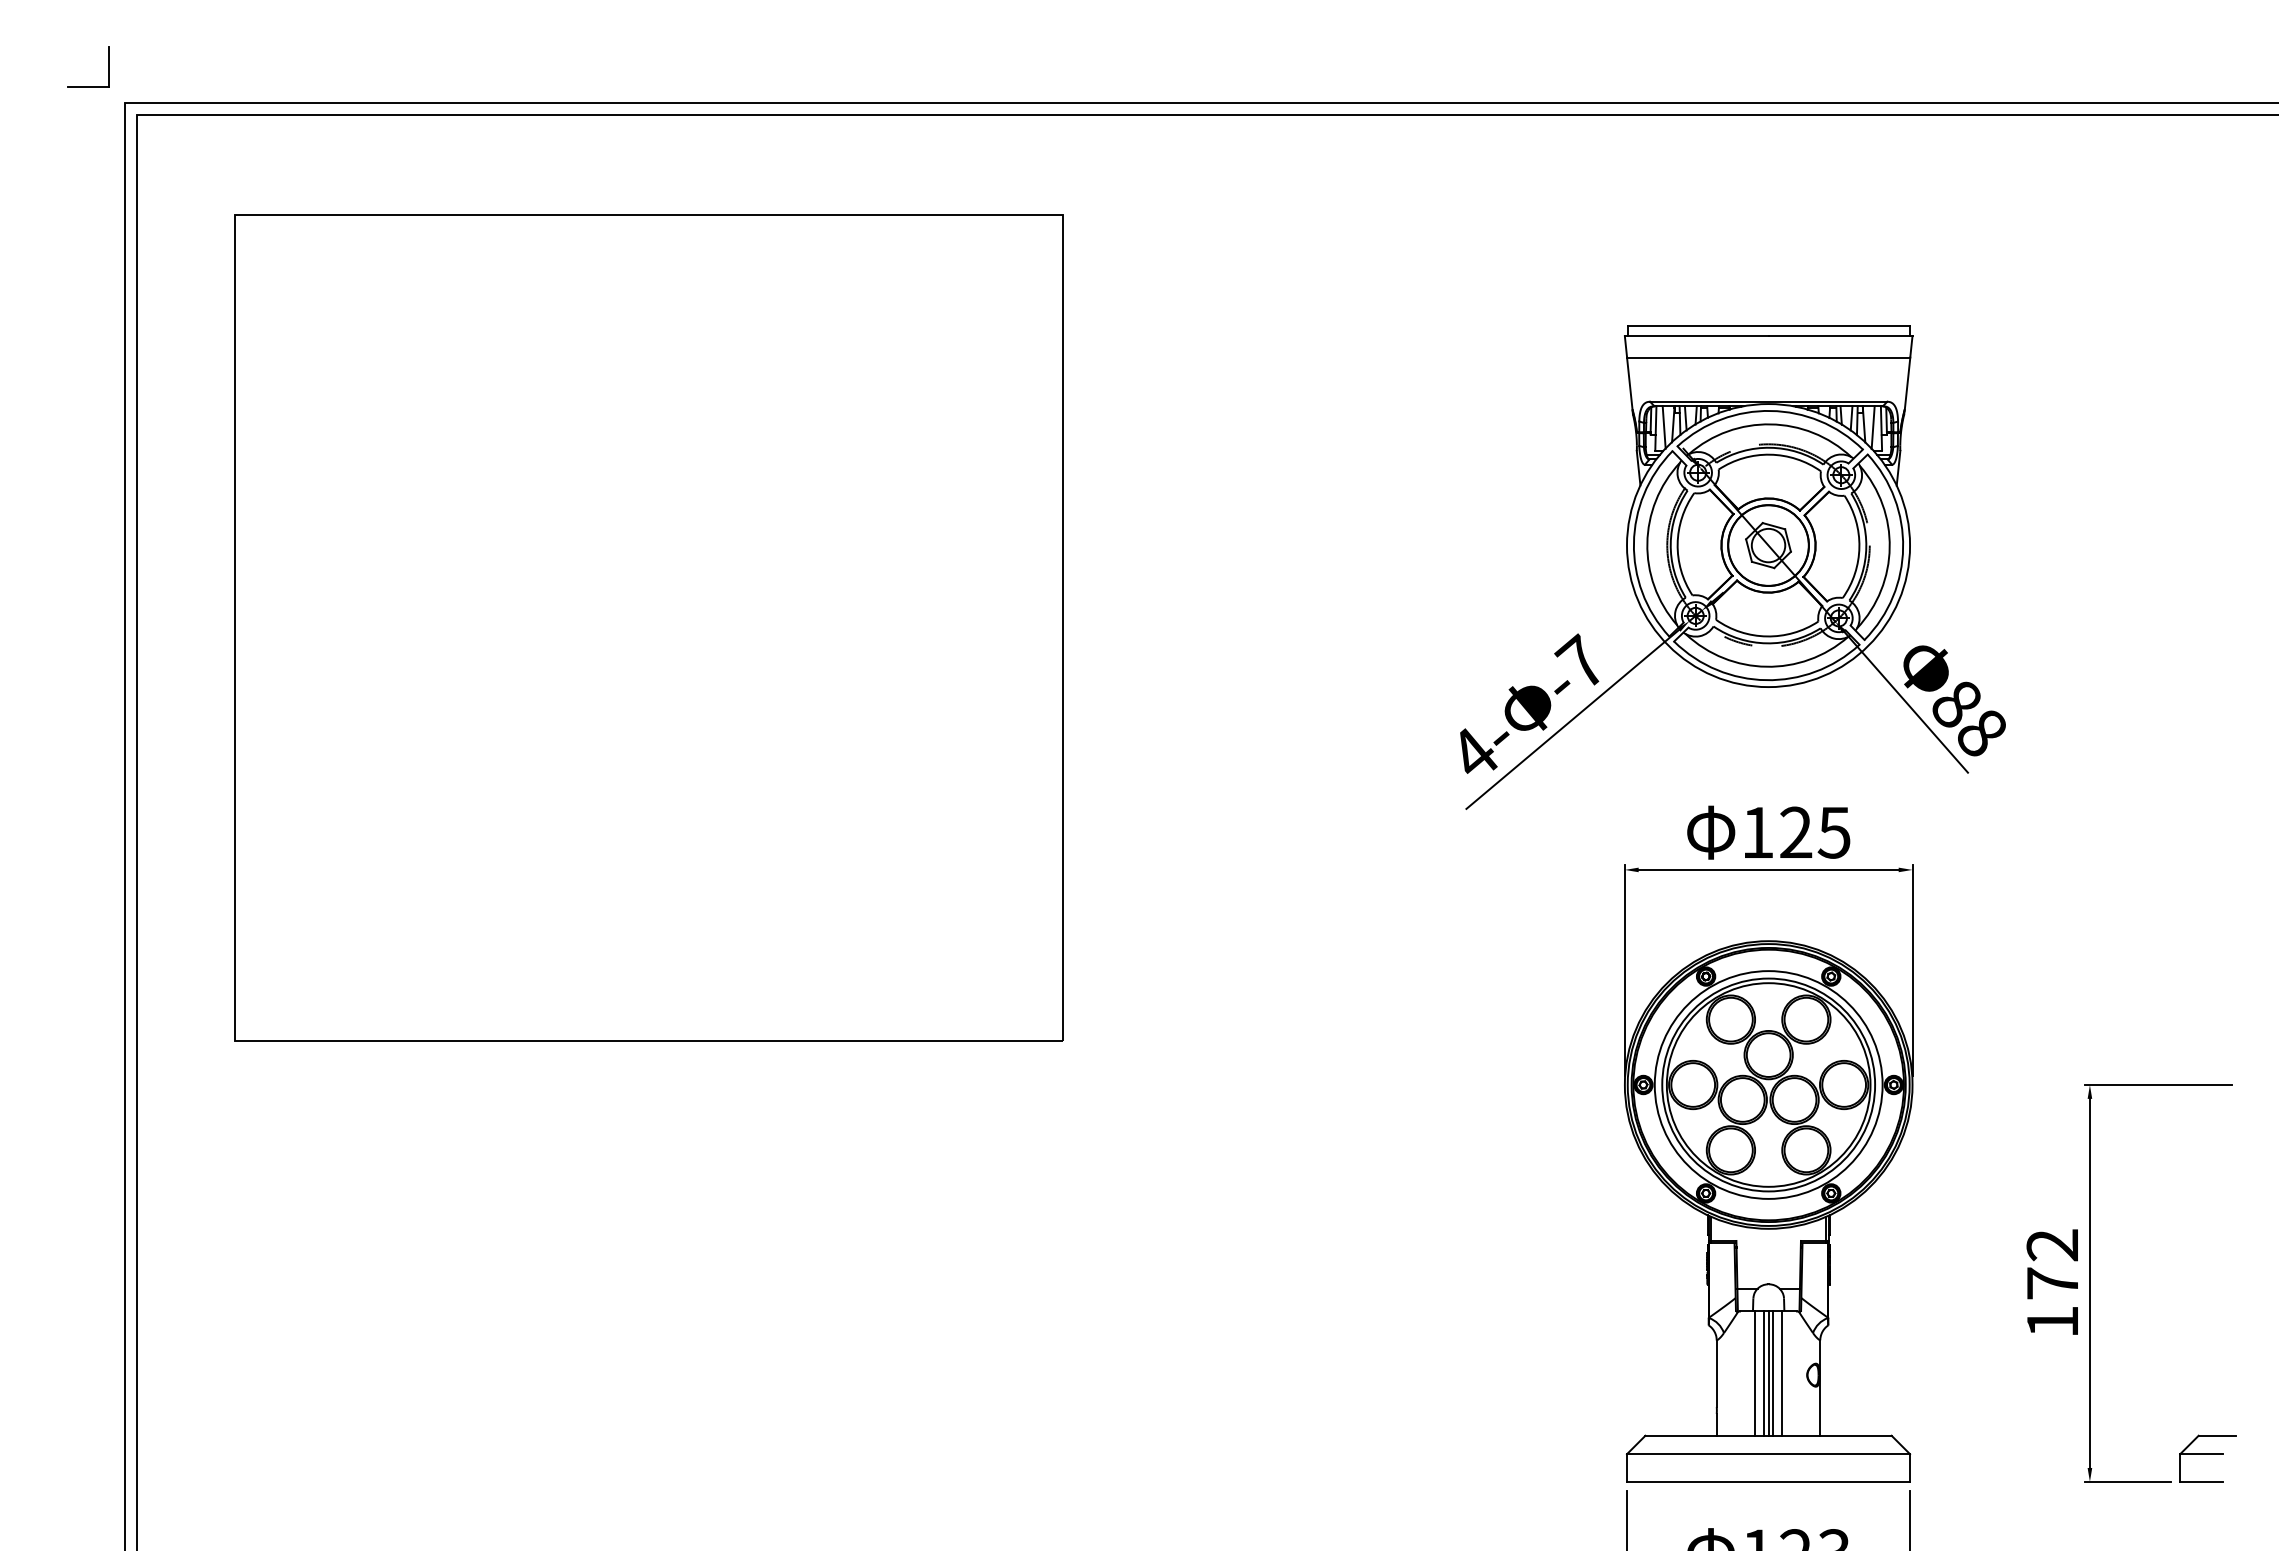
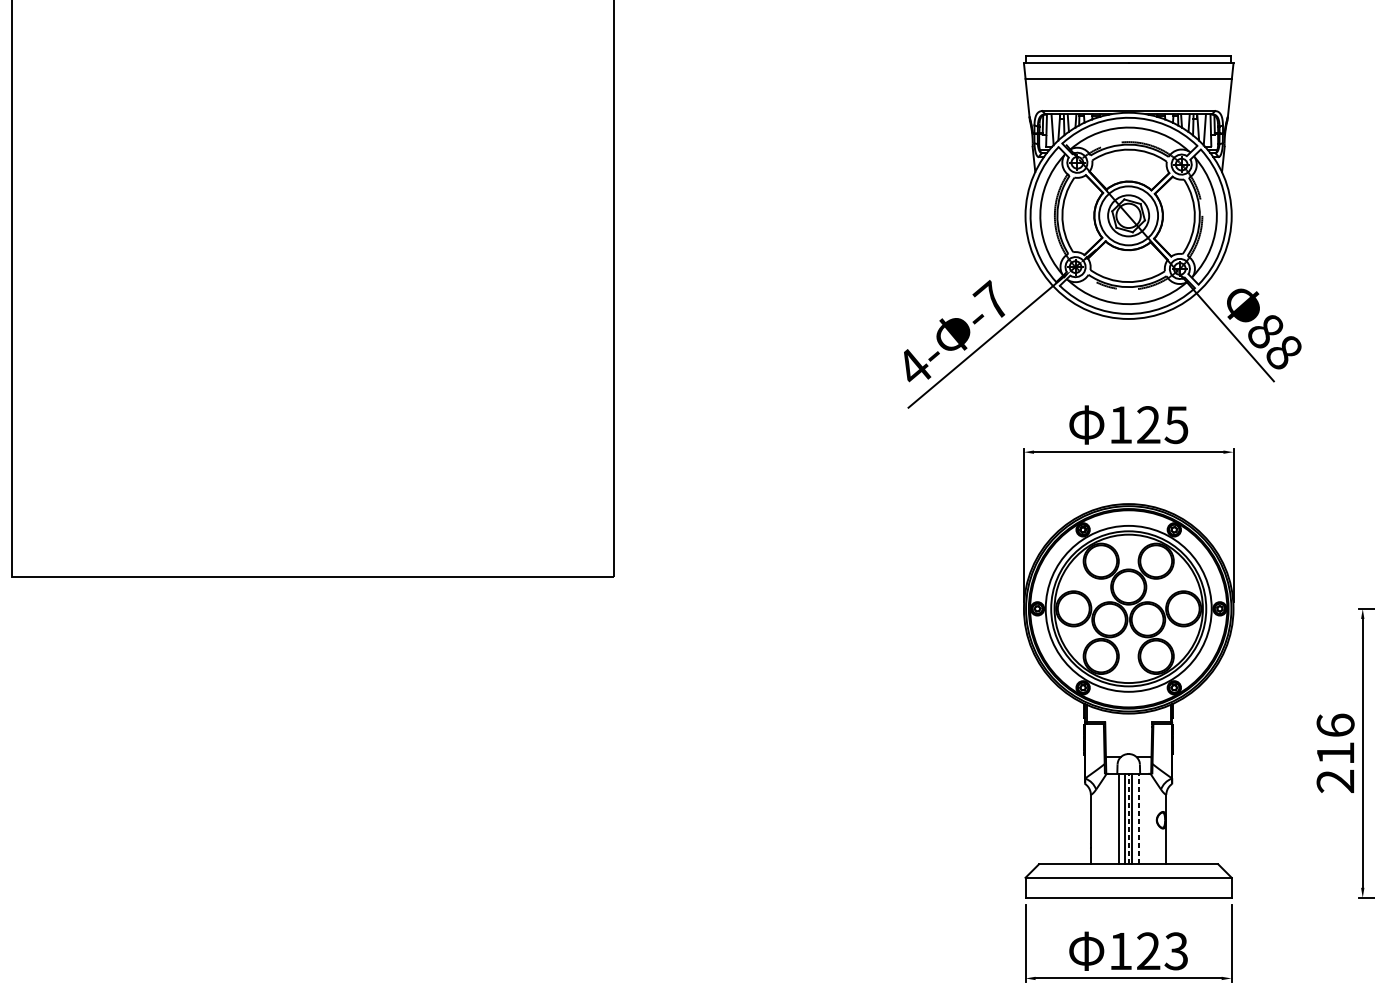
circle: (1768, 545) -> (1128, 215), size x0.7
text: (2052, 1283) -> (1335, 753), 172 -> 216
line: (1768, 1373) -> (1128, 819), solid -> dashed
line: (1782, 1373) -> (1138, 819), solid -> dashed

